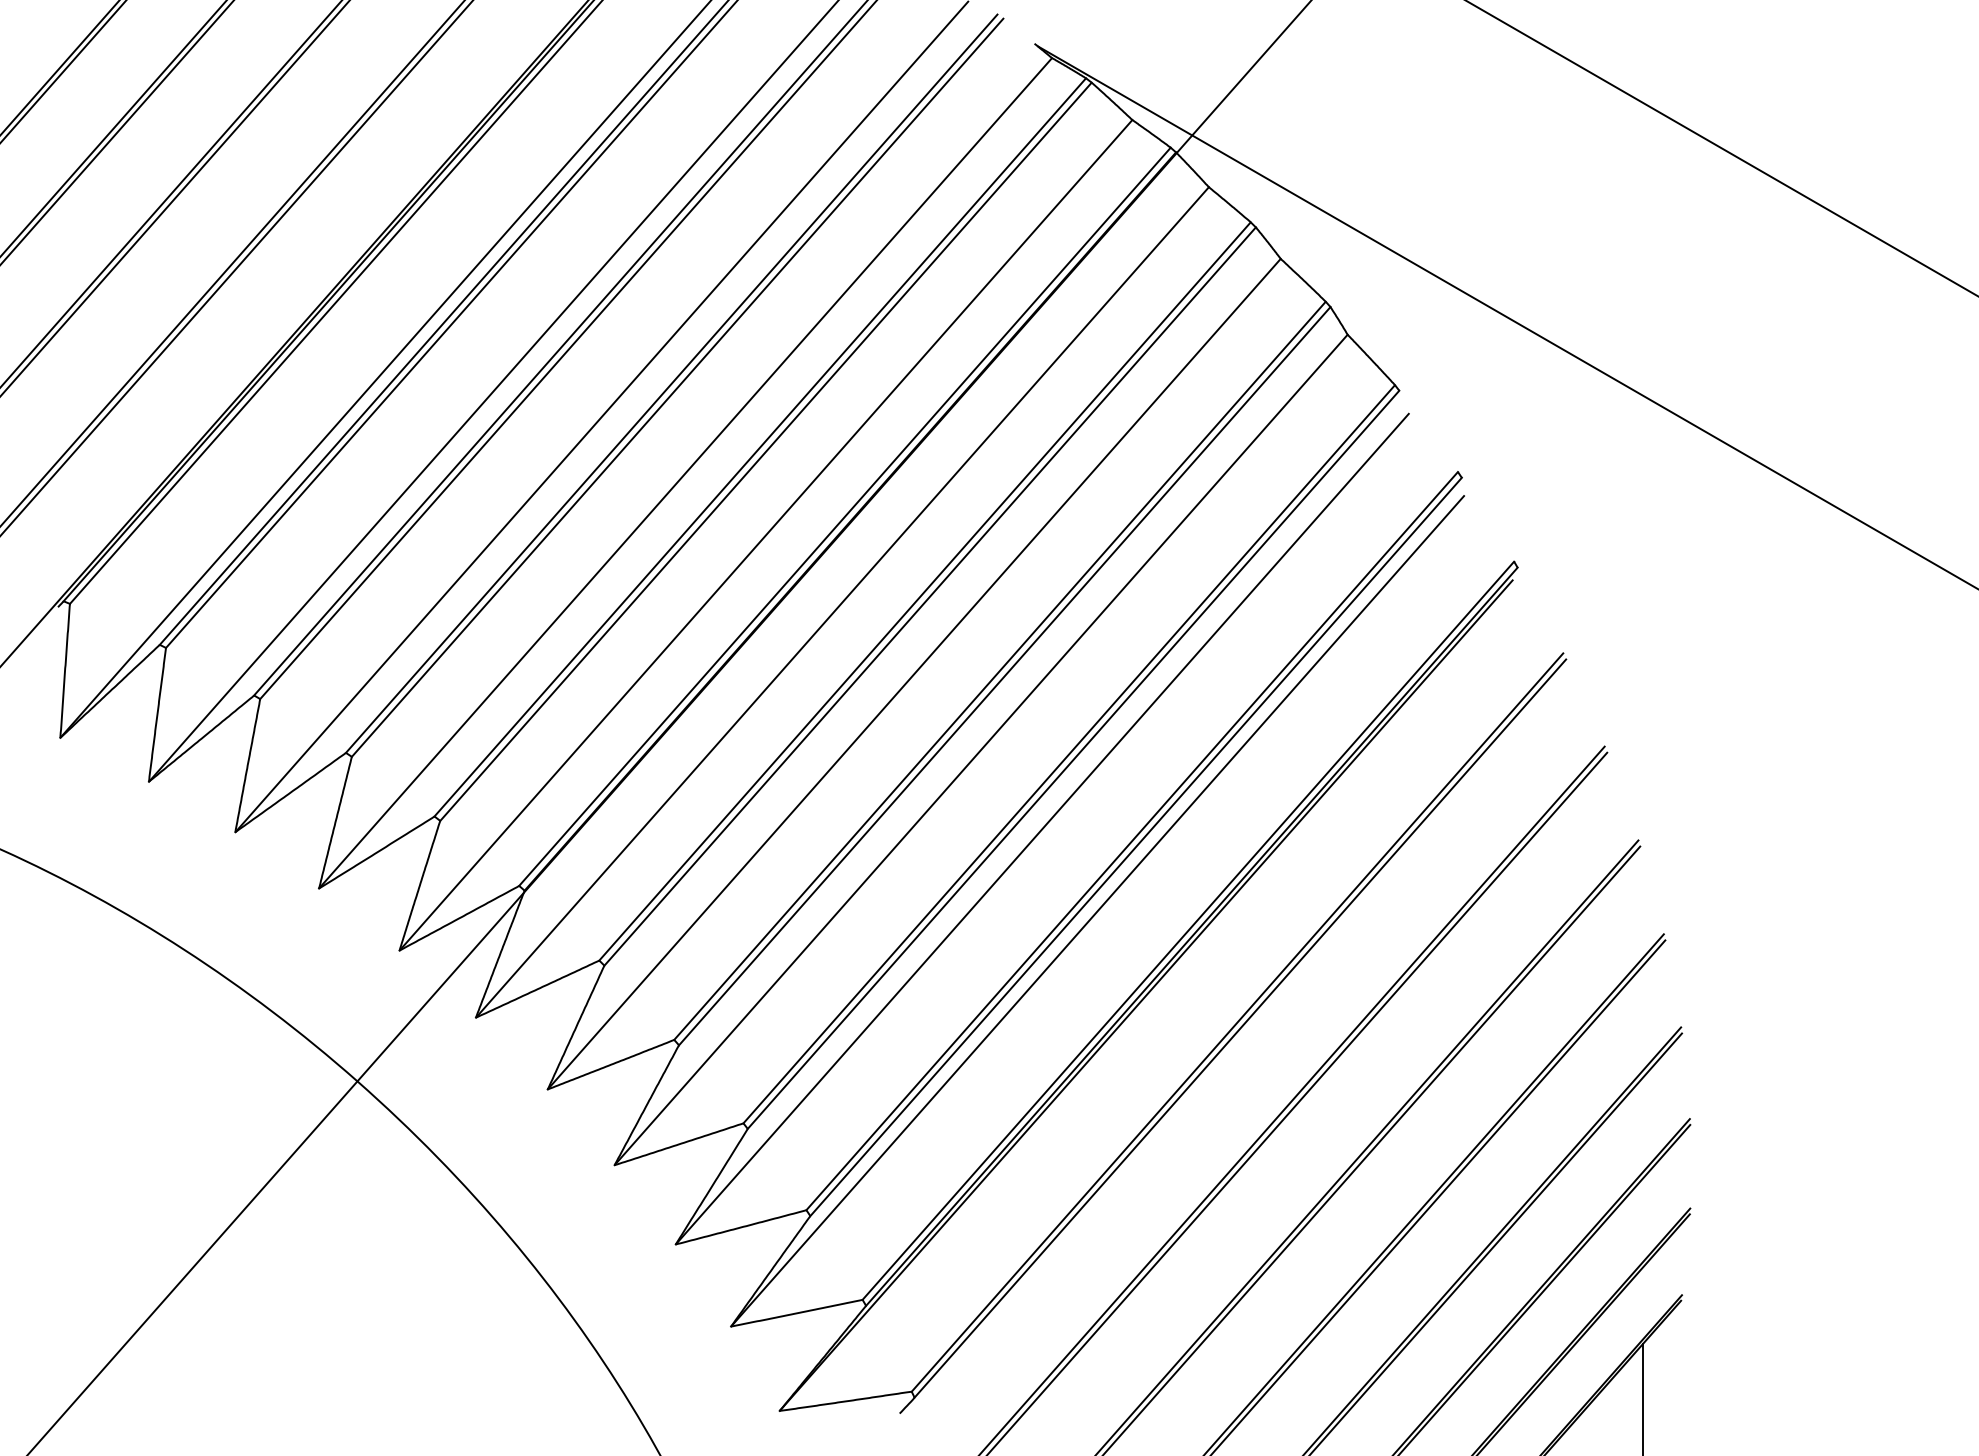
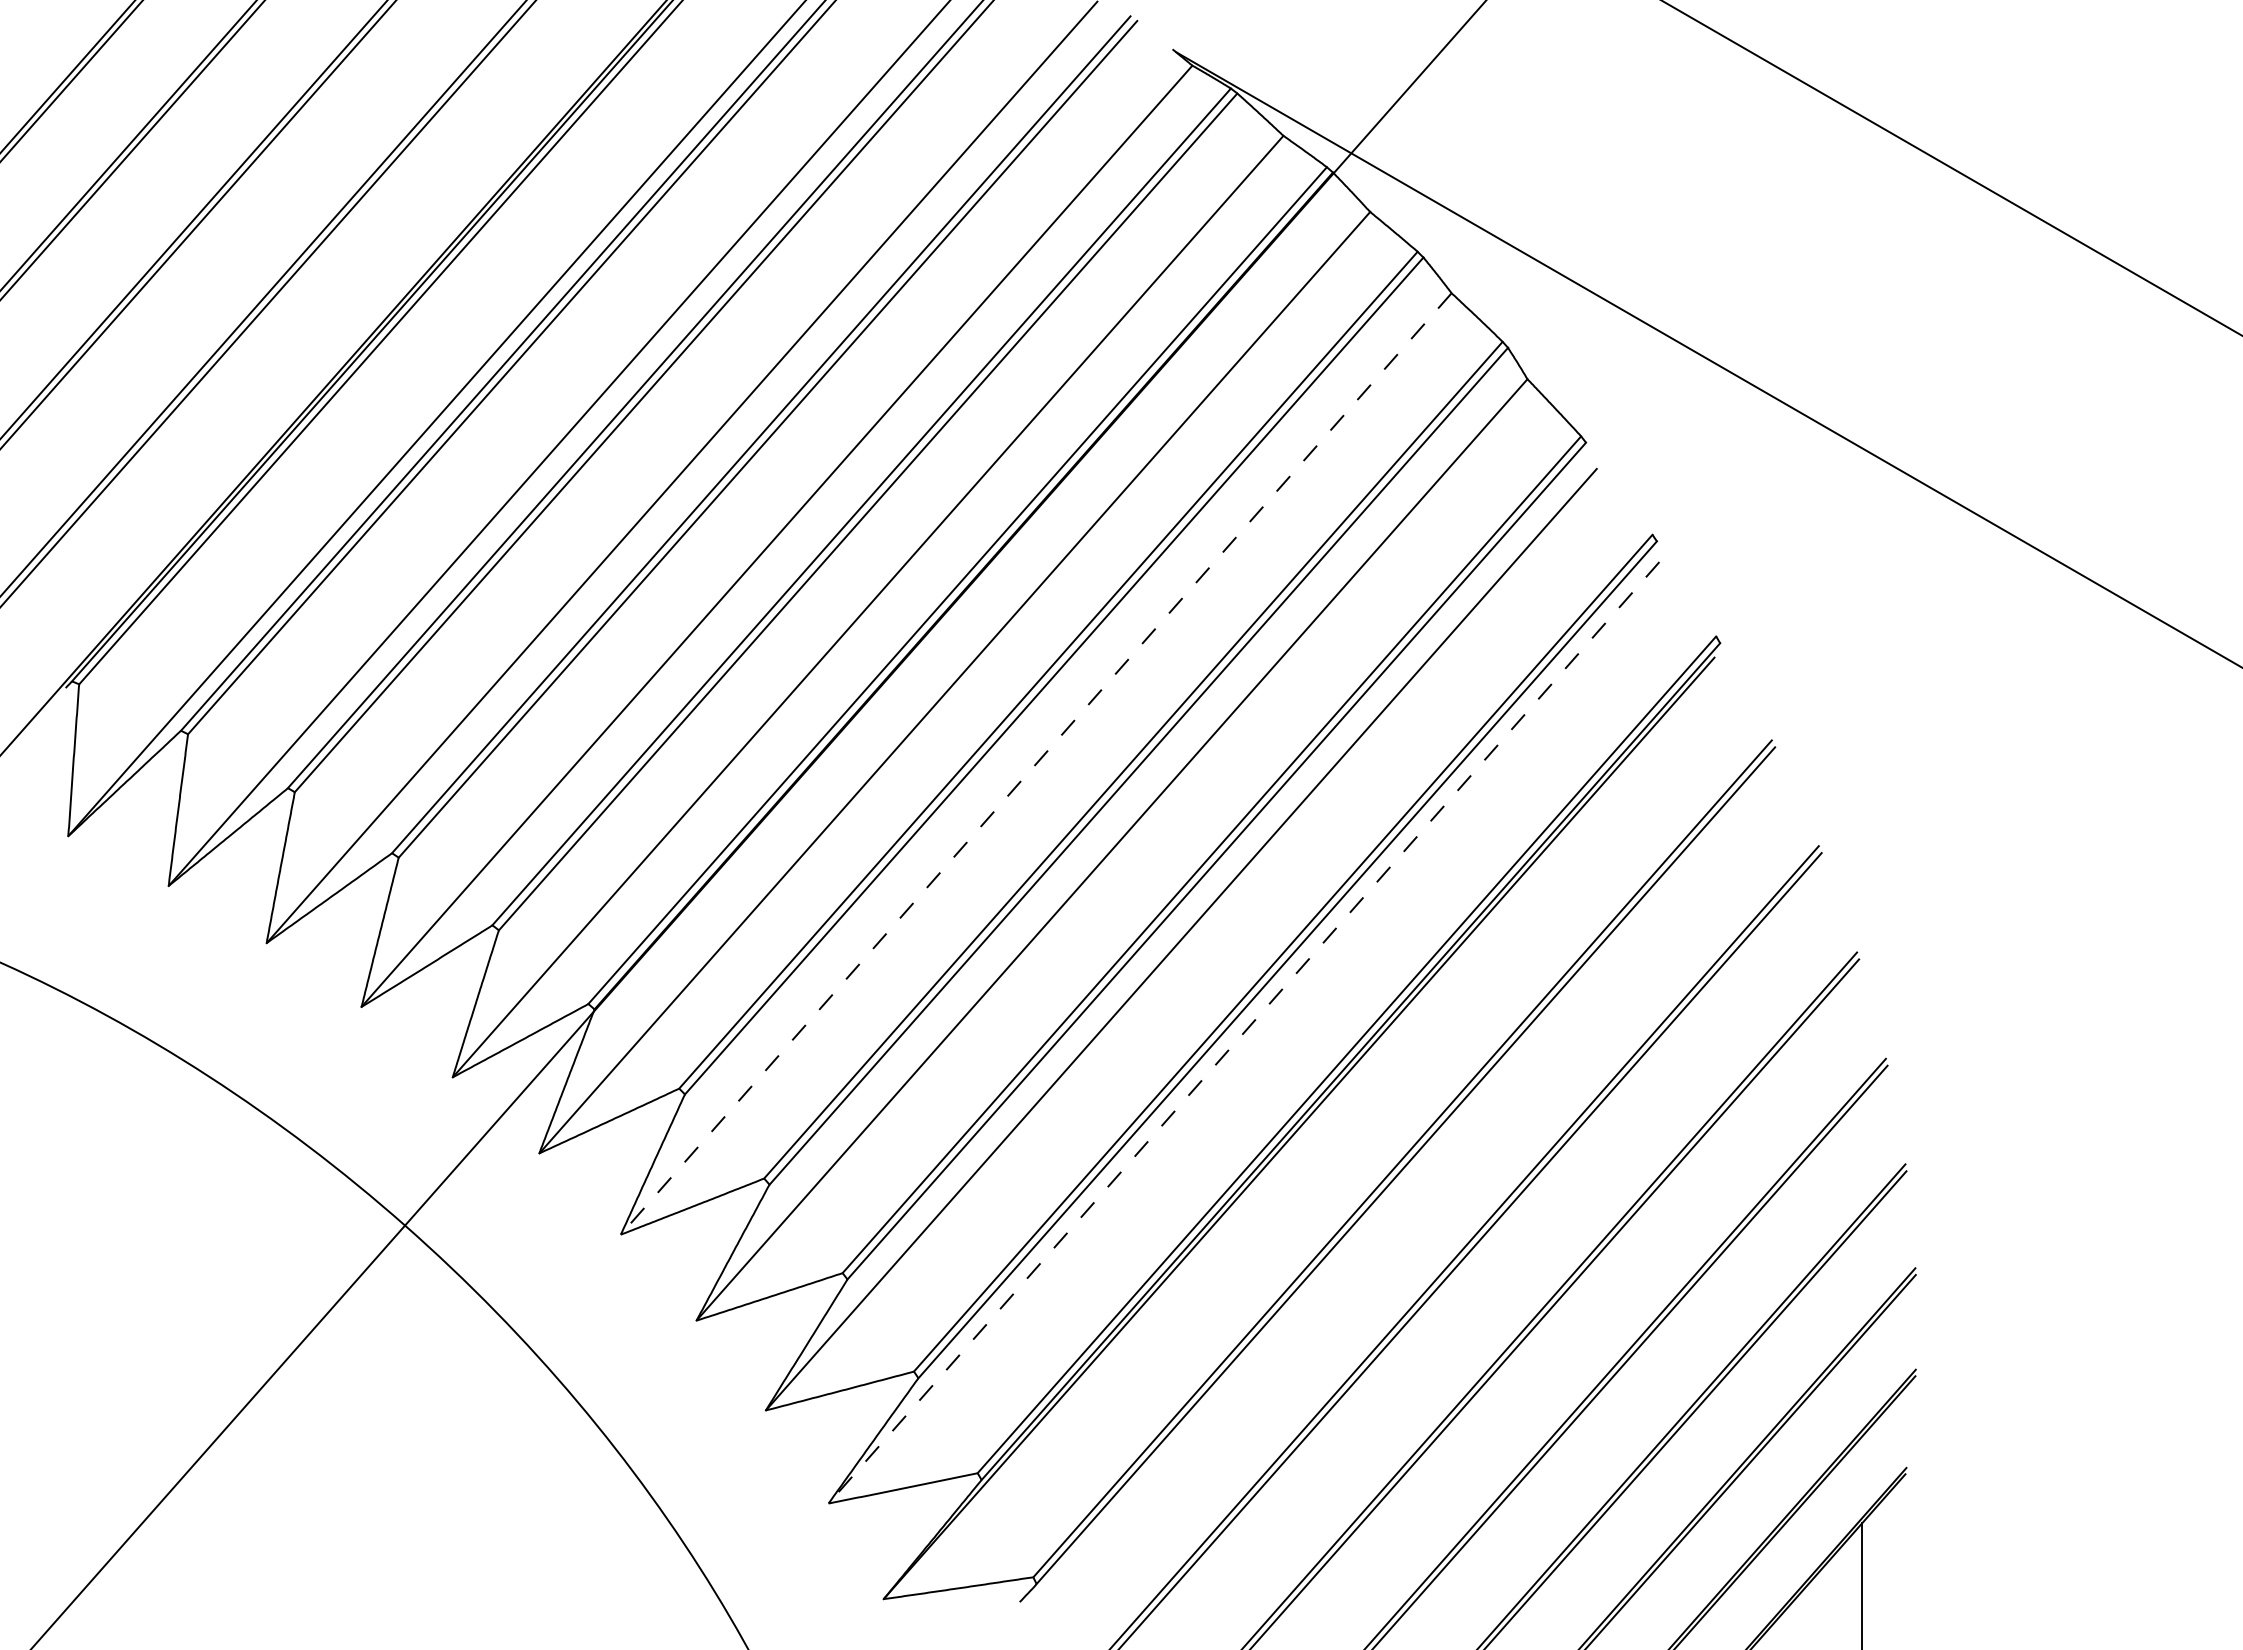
line: (914, 674) -> (1036, 764), solid -> dashed
line: (1098, 911) -> (1244, 1032), solid -> dashed

